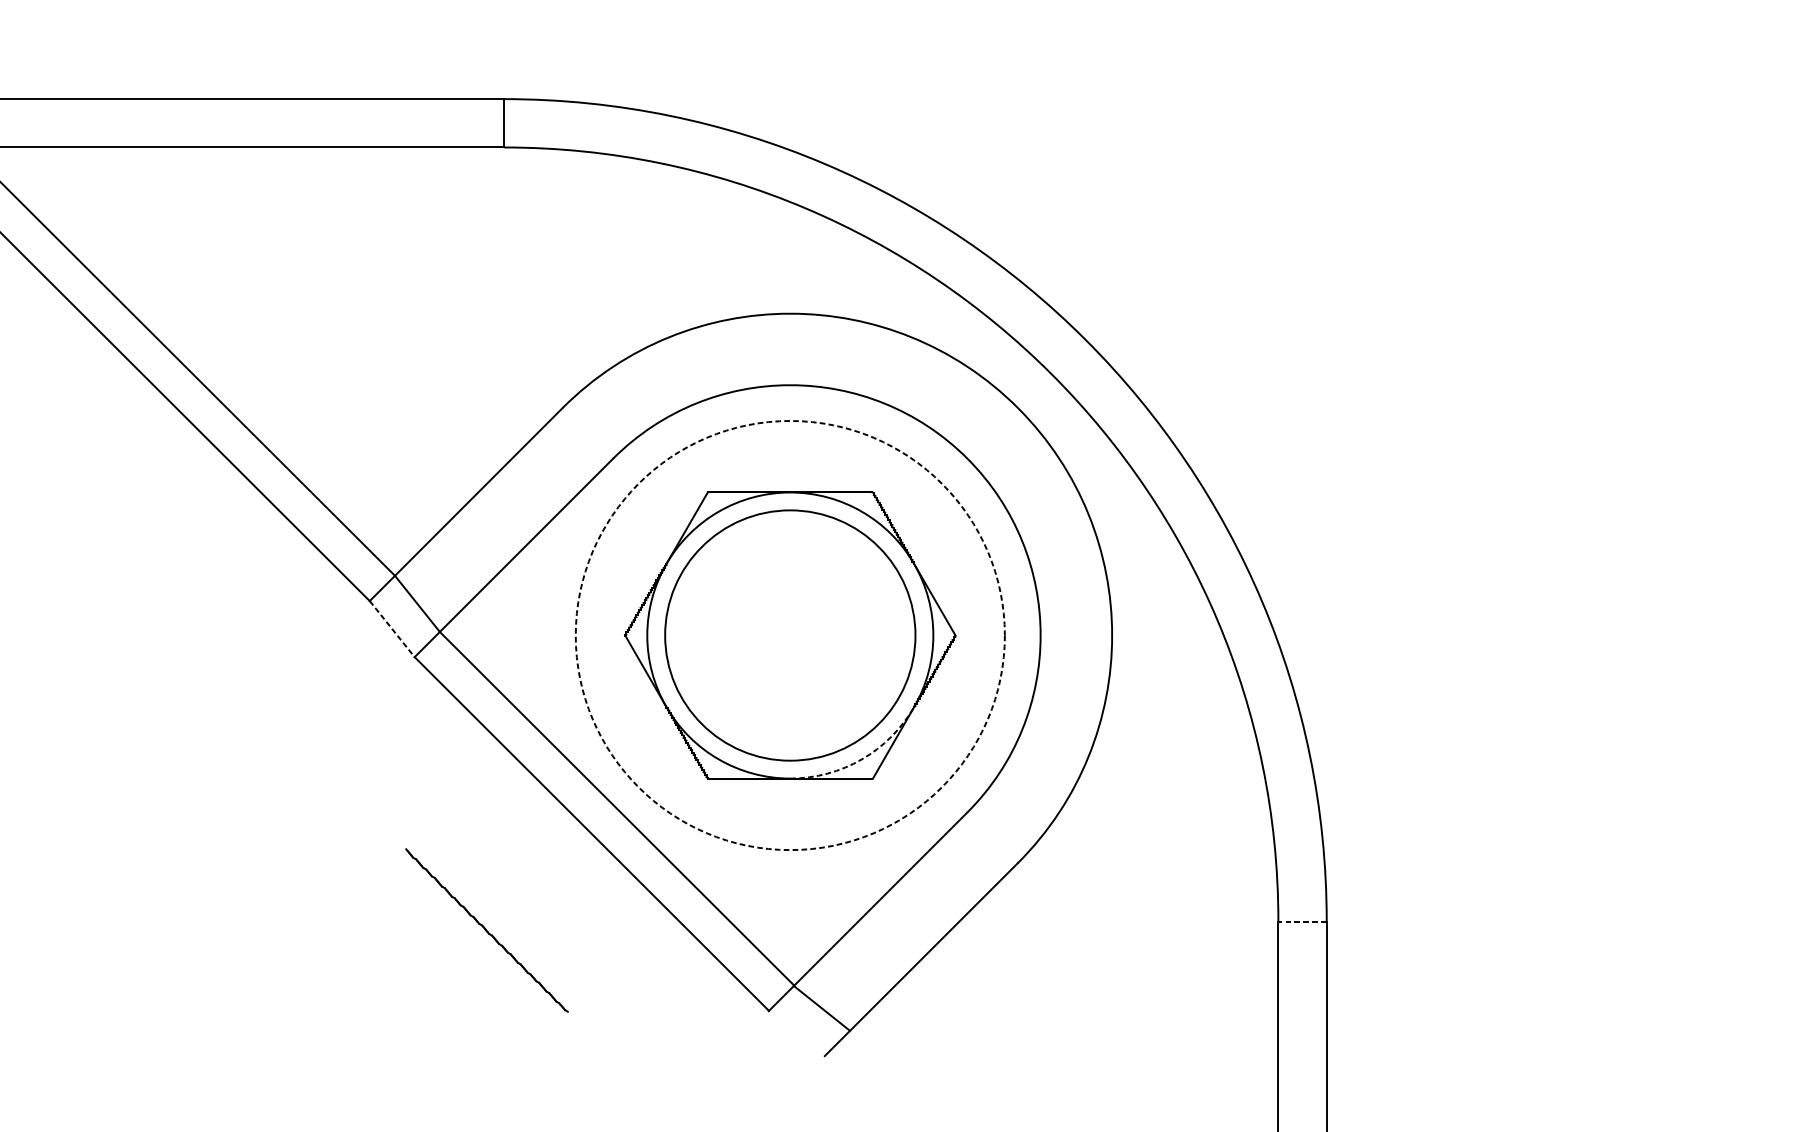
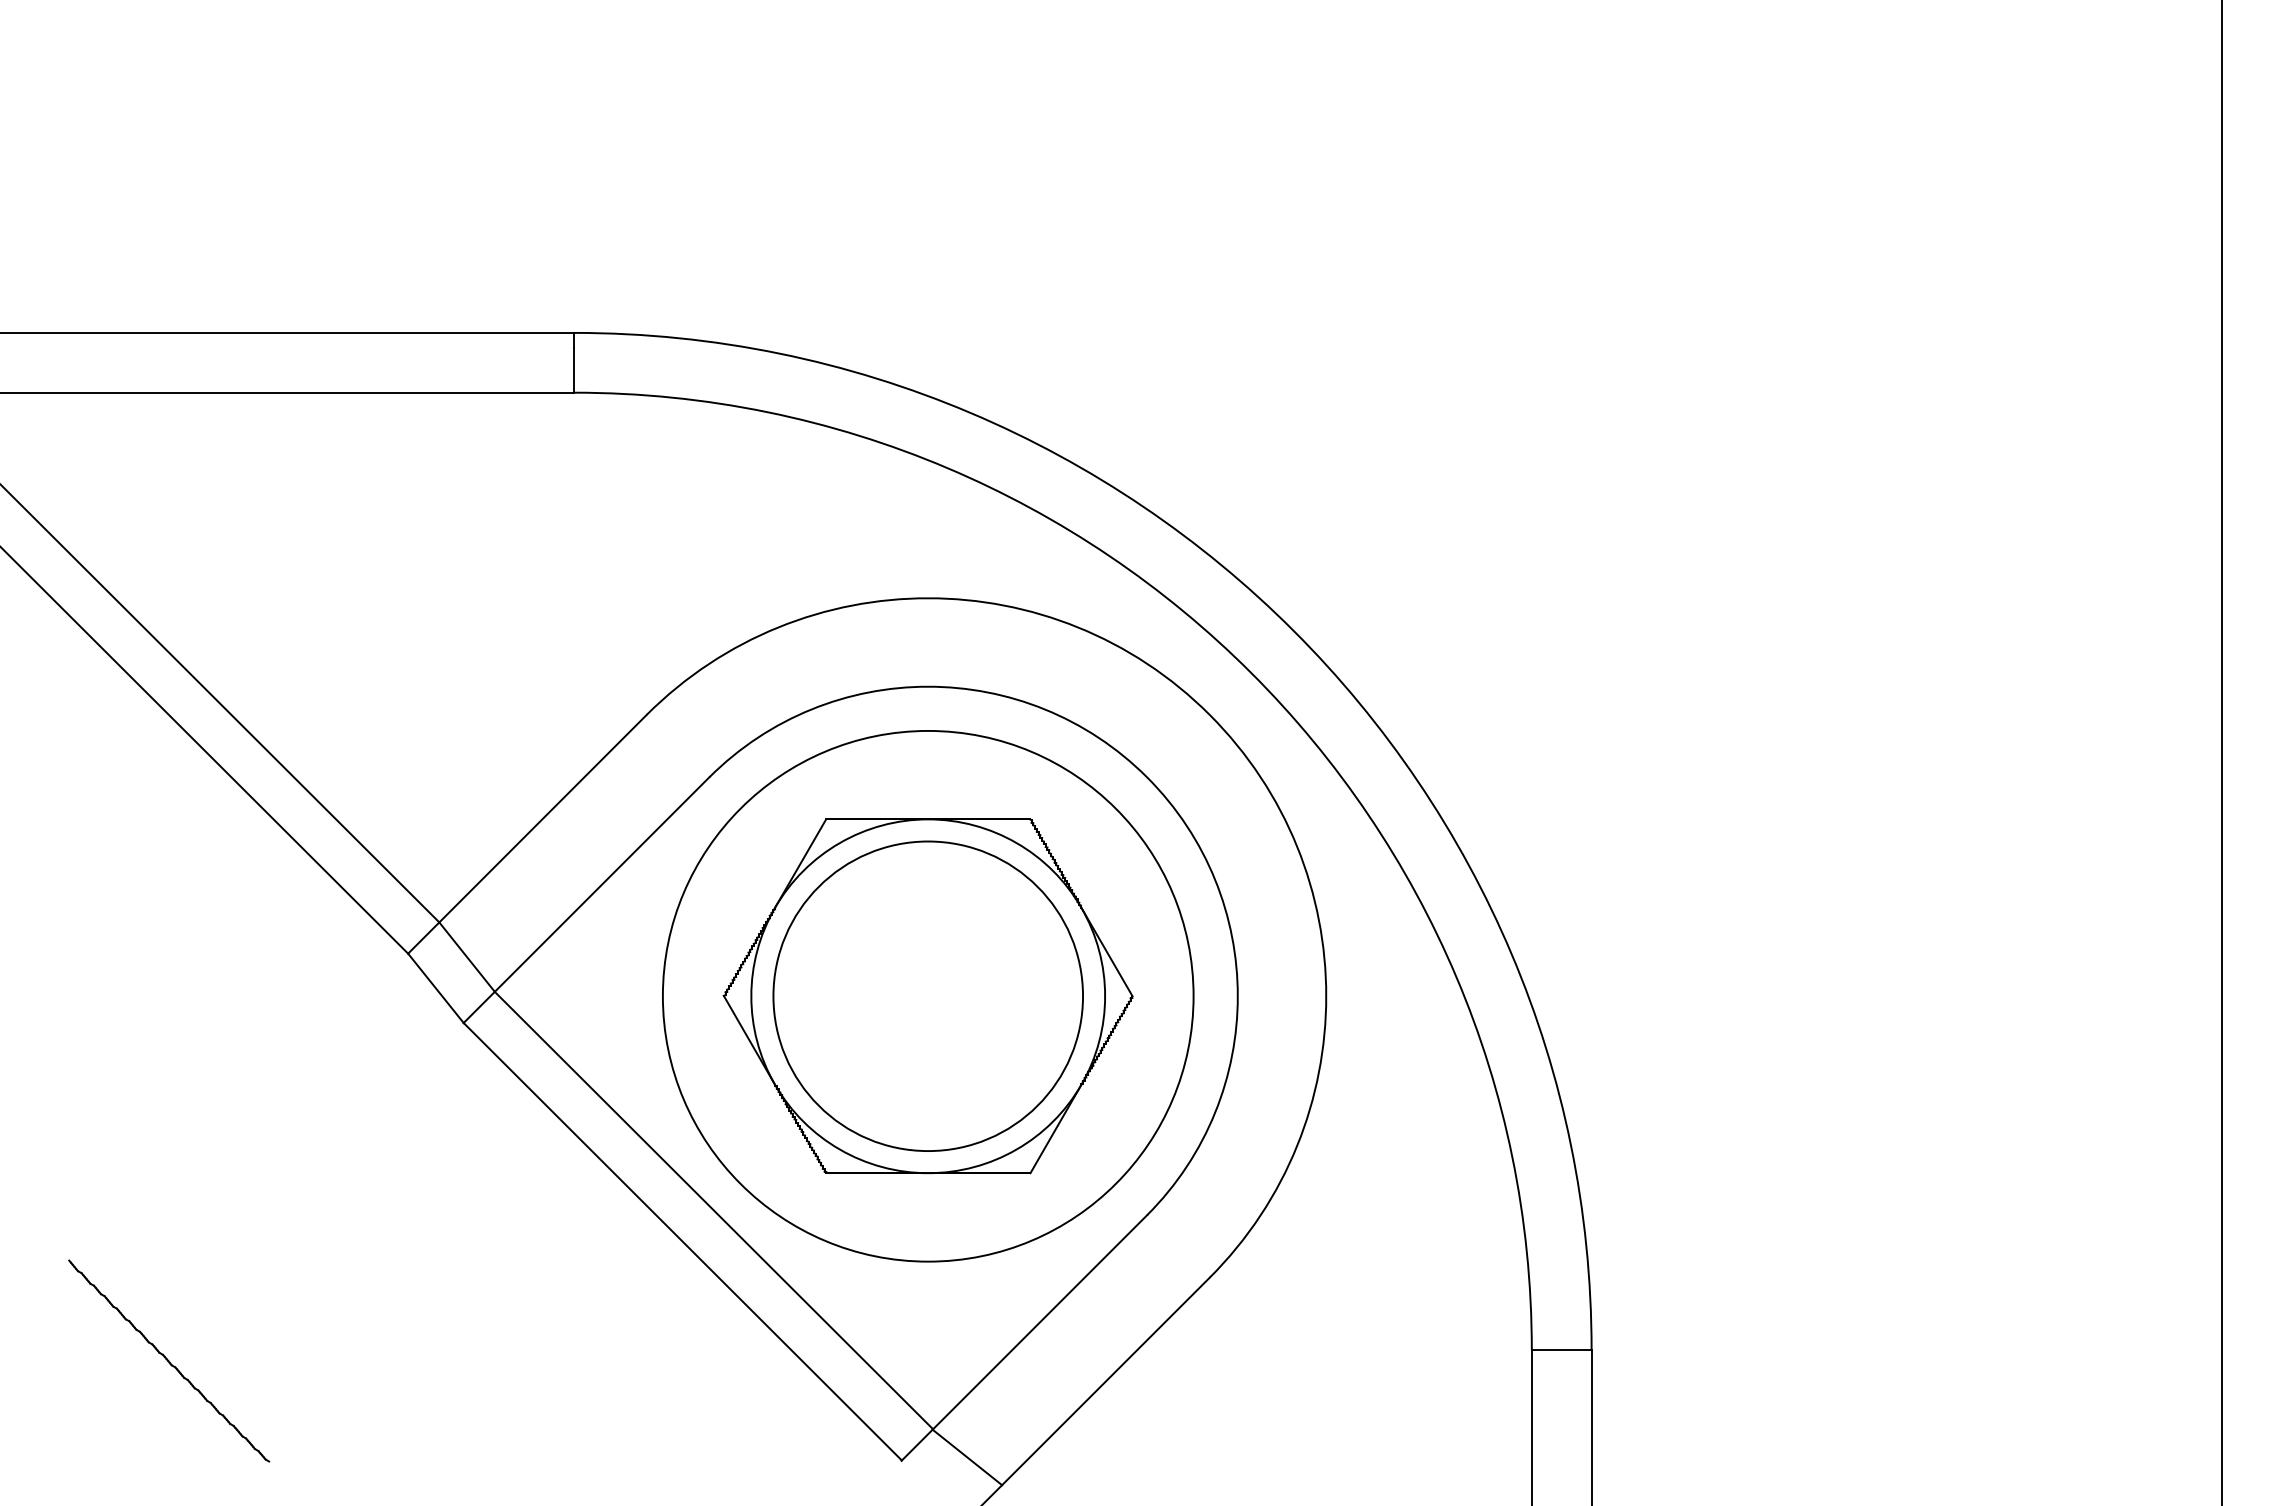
line: (392, 629) -> (436, 988), dashed -> solid
circle: (789, 634) -> (927, 995), dashed -> solid
arc: (861, 759) -> (1016, 1149), dashed -> solid
line: (1302, 921) -> (1561, 1350), dashed -> solid
part: (487, 930) -> (169, 1360), moved

